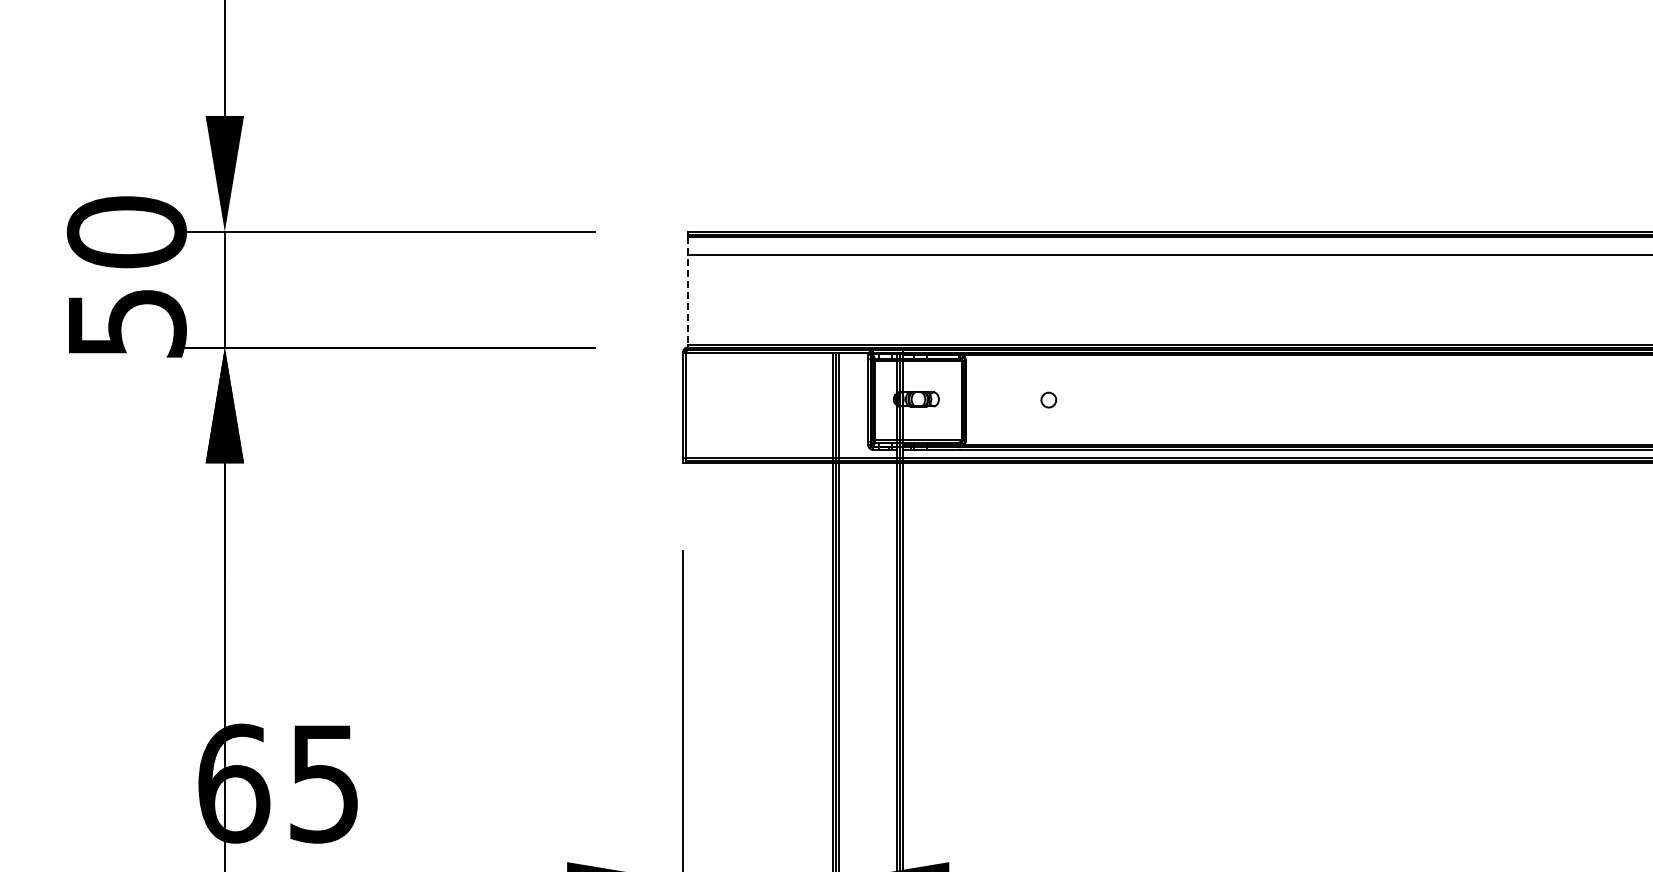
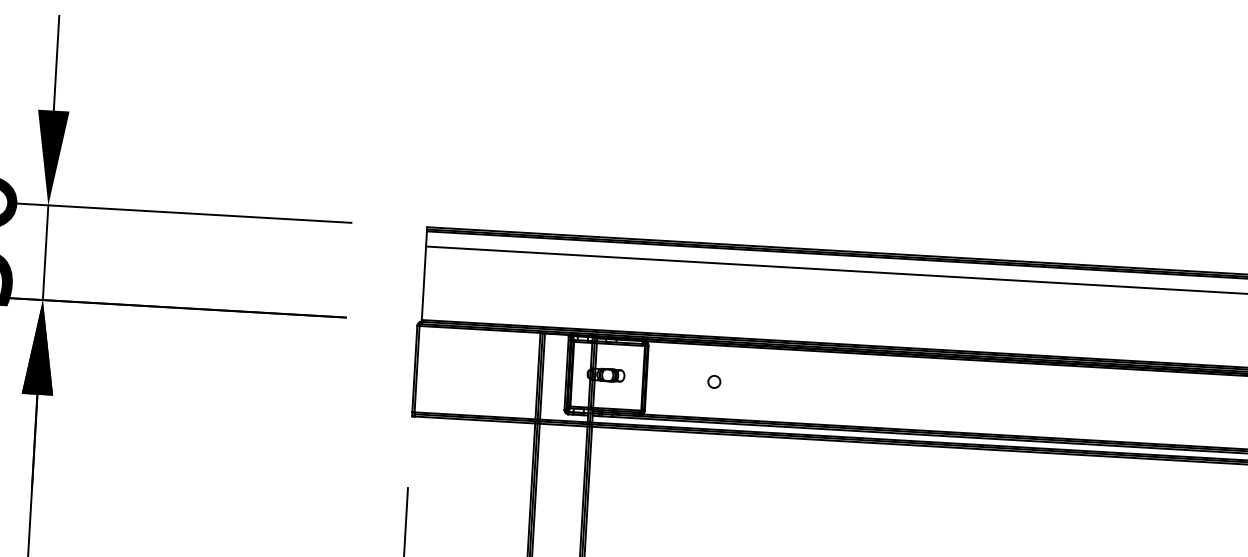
line: (688, 291) -> (424, 276), dashed -> solid

